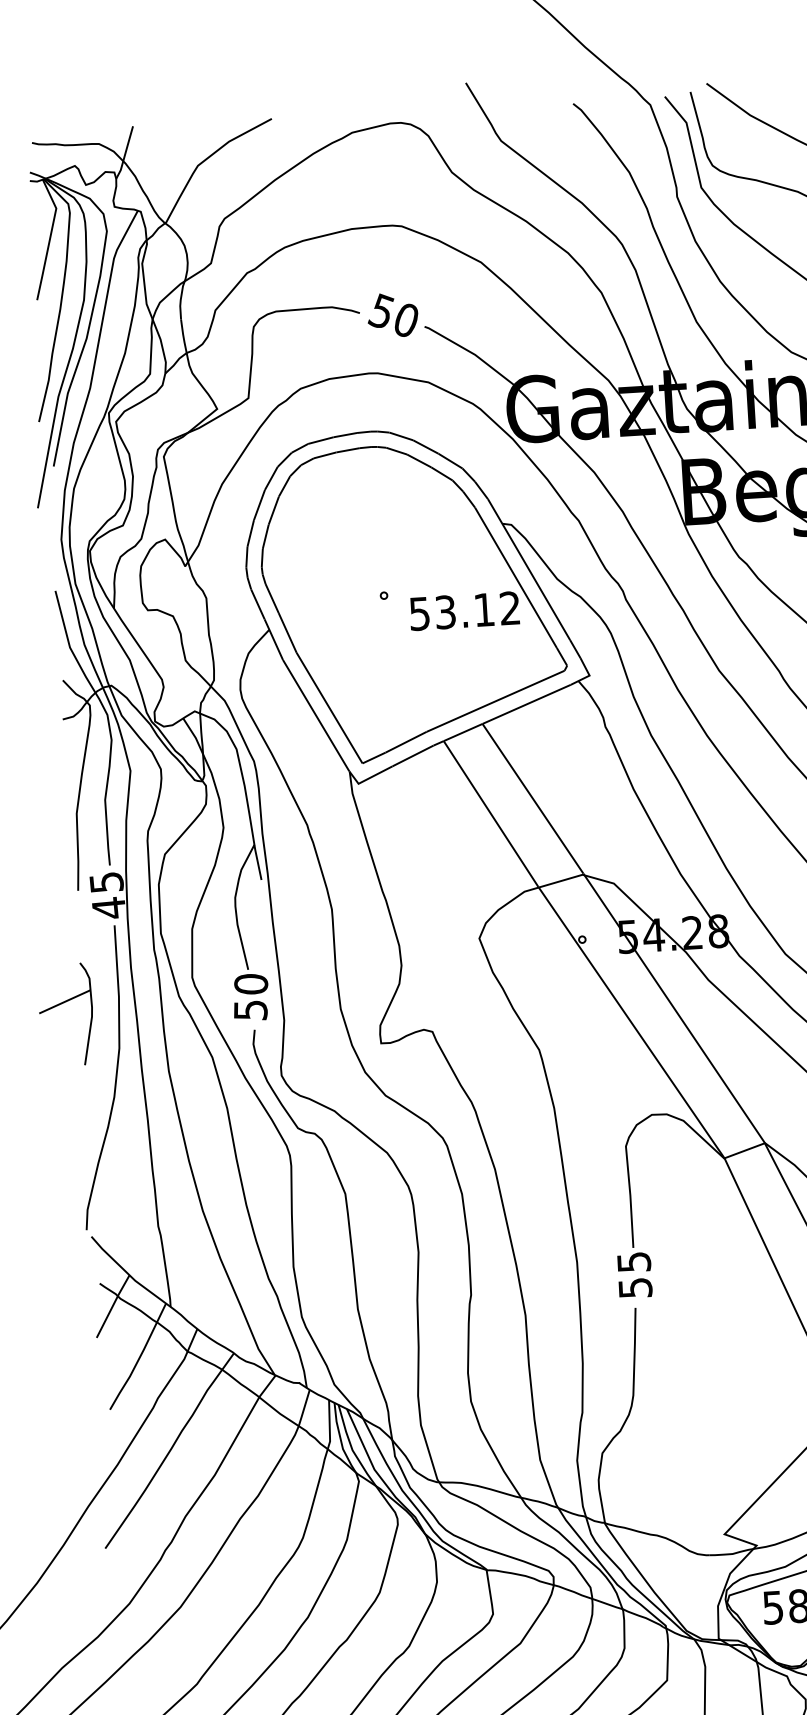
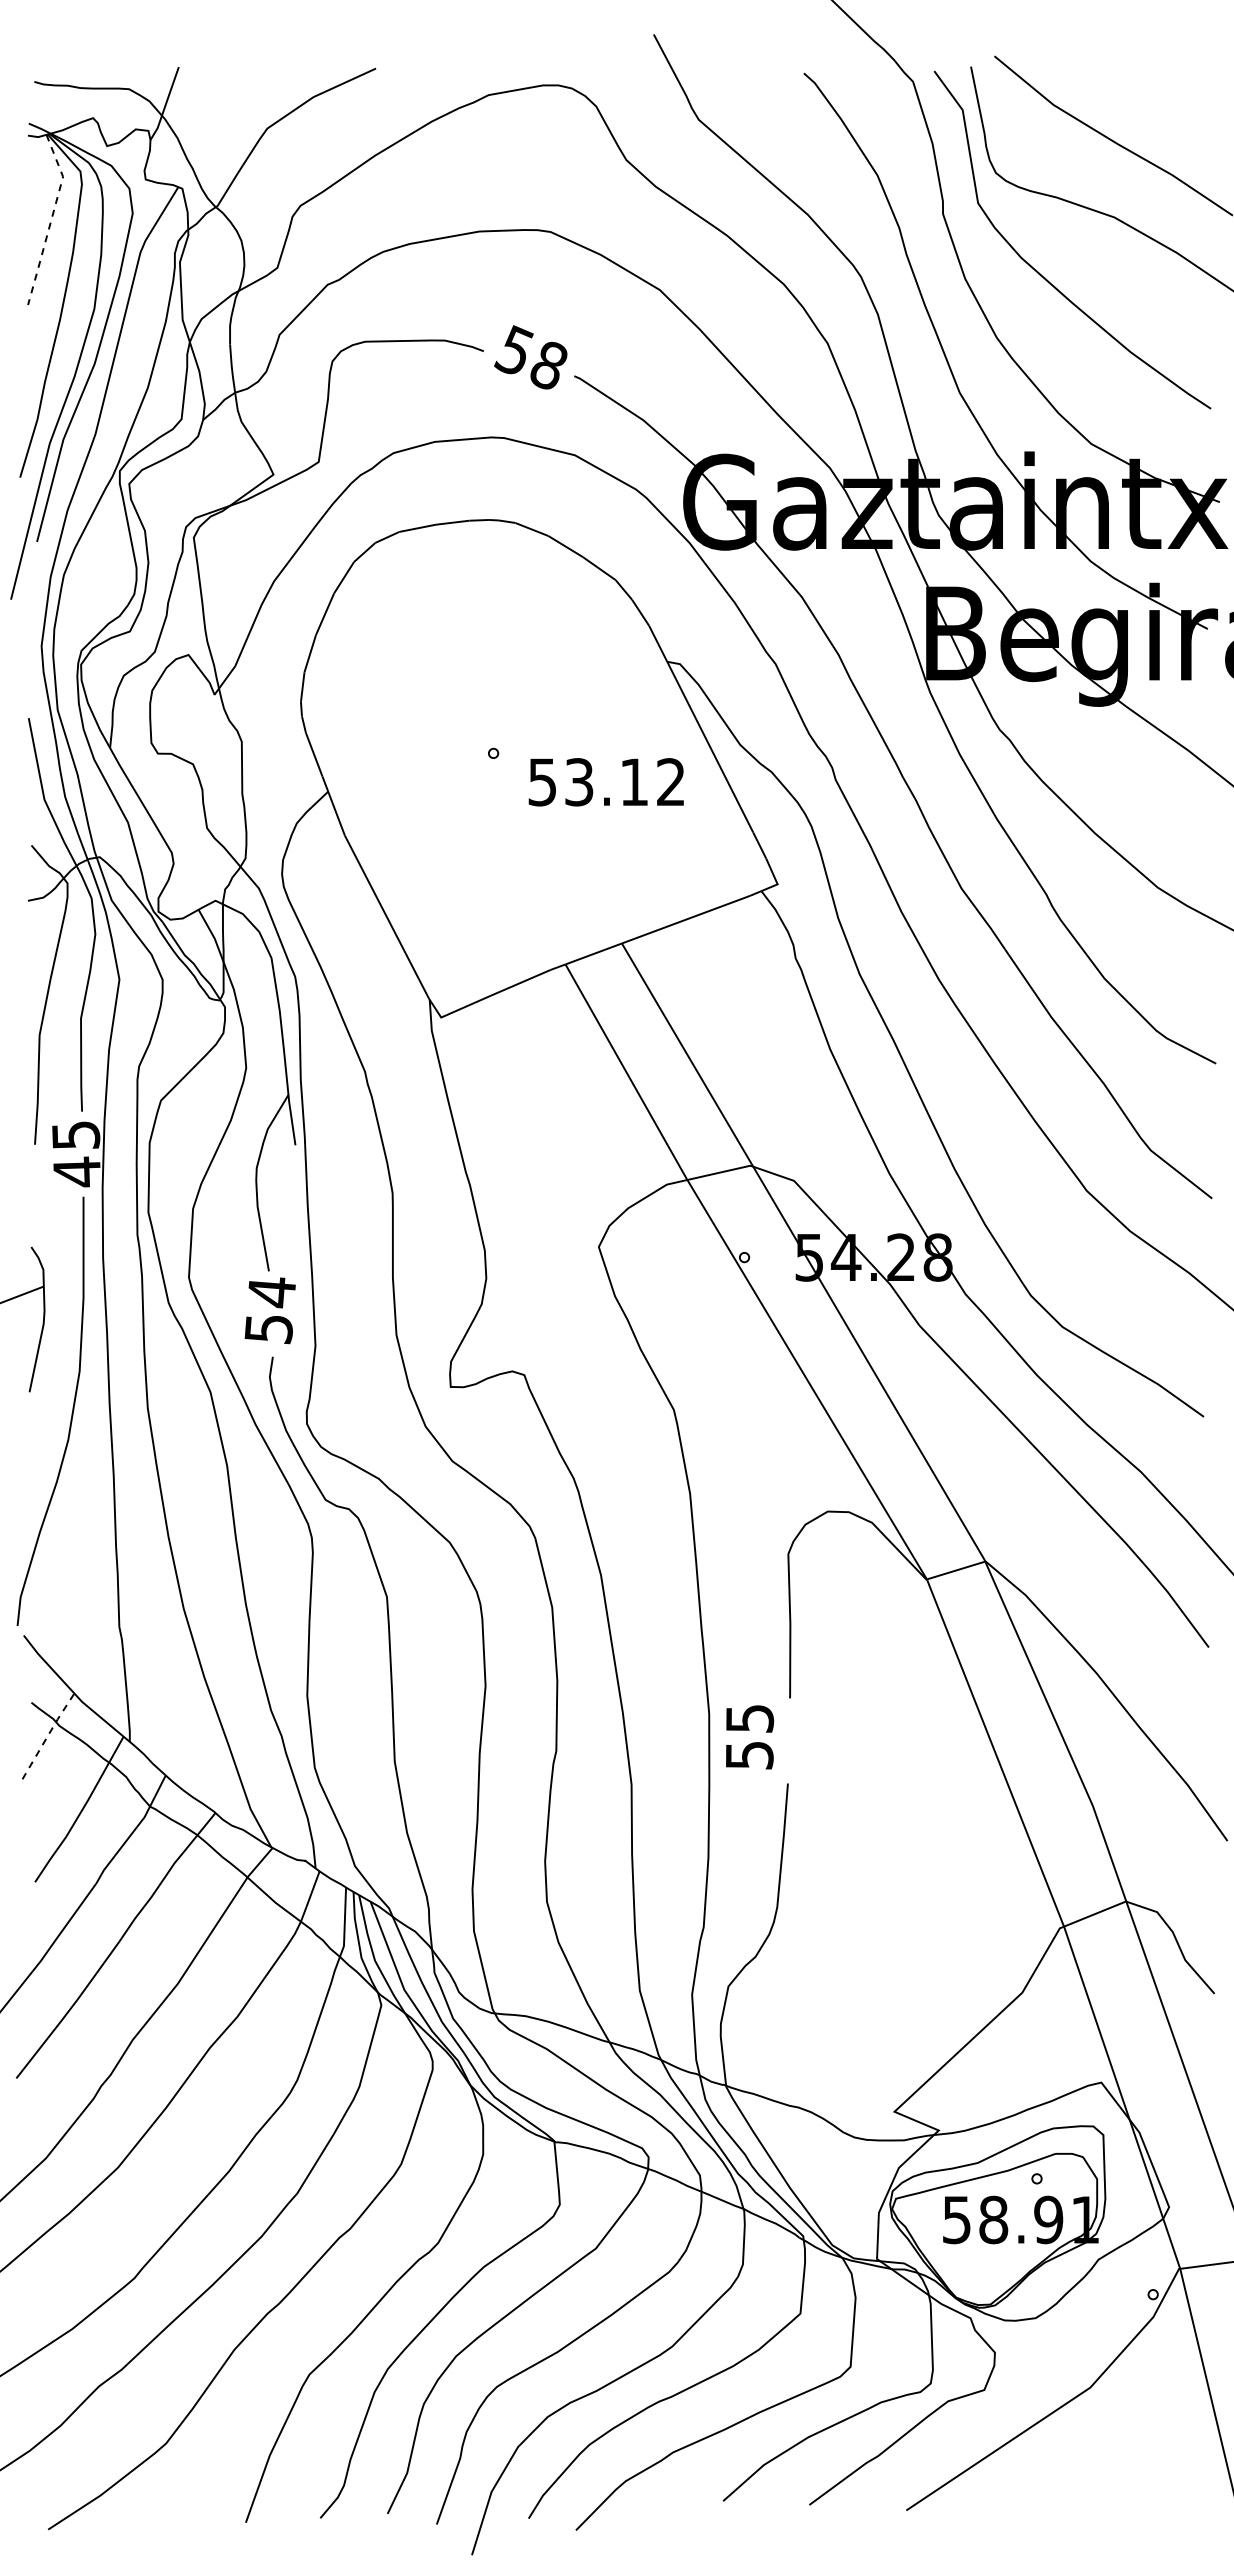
line: (49, 239) -> (51, 219), solid -> dashed
text: (406, 320) -> (548, 365), 50 -> 58
part: (413, 601) -> (534, 764), removed
text: (250, 984) -> (271, 1292), 50 -> 54
text: (635, 1275) -> (750, 1737), moved
line: (113, 1305) -> (48, 1735), solid -> dashed

